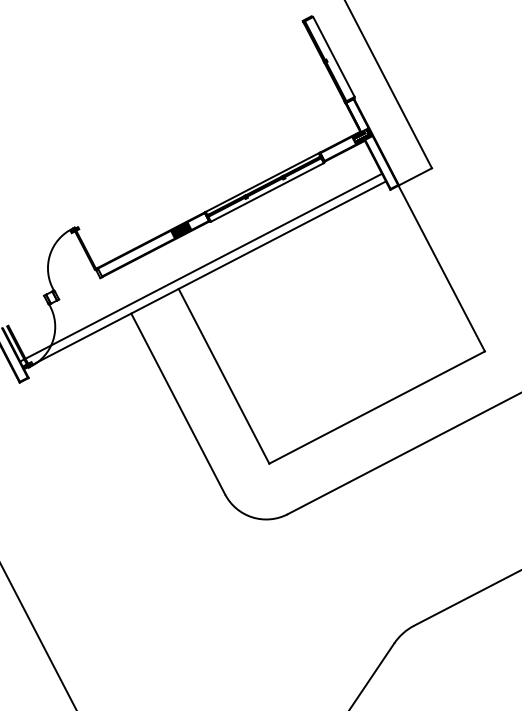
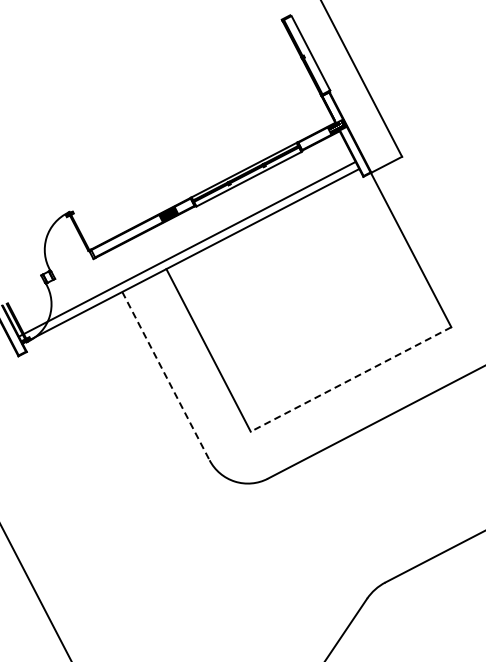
line: (177, 404) -> (165, 376), solid -> dashed
line: (376, 407) -> (350, 379), solid -> dashed

